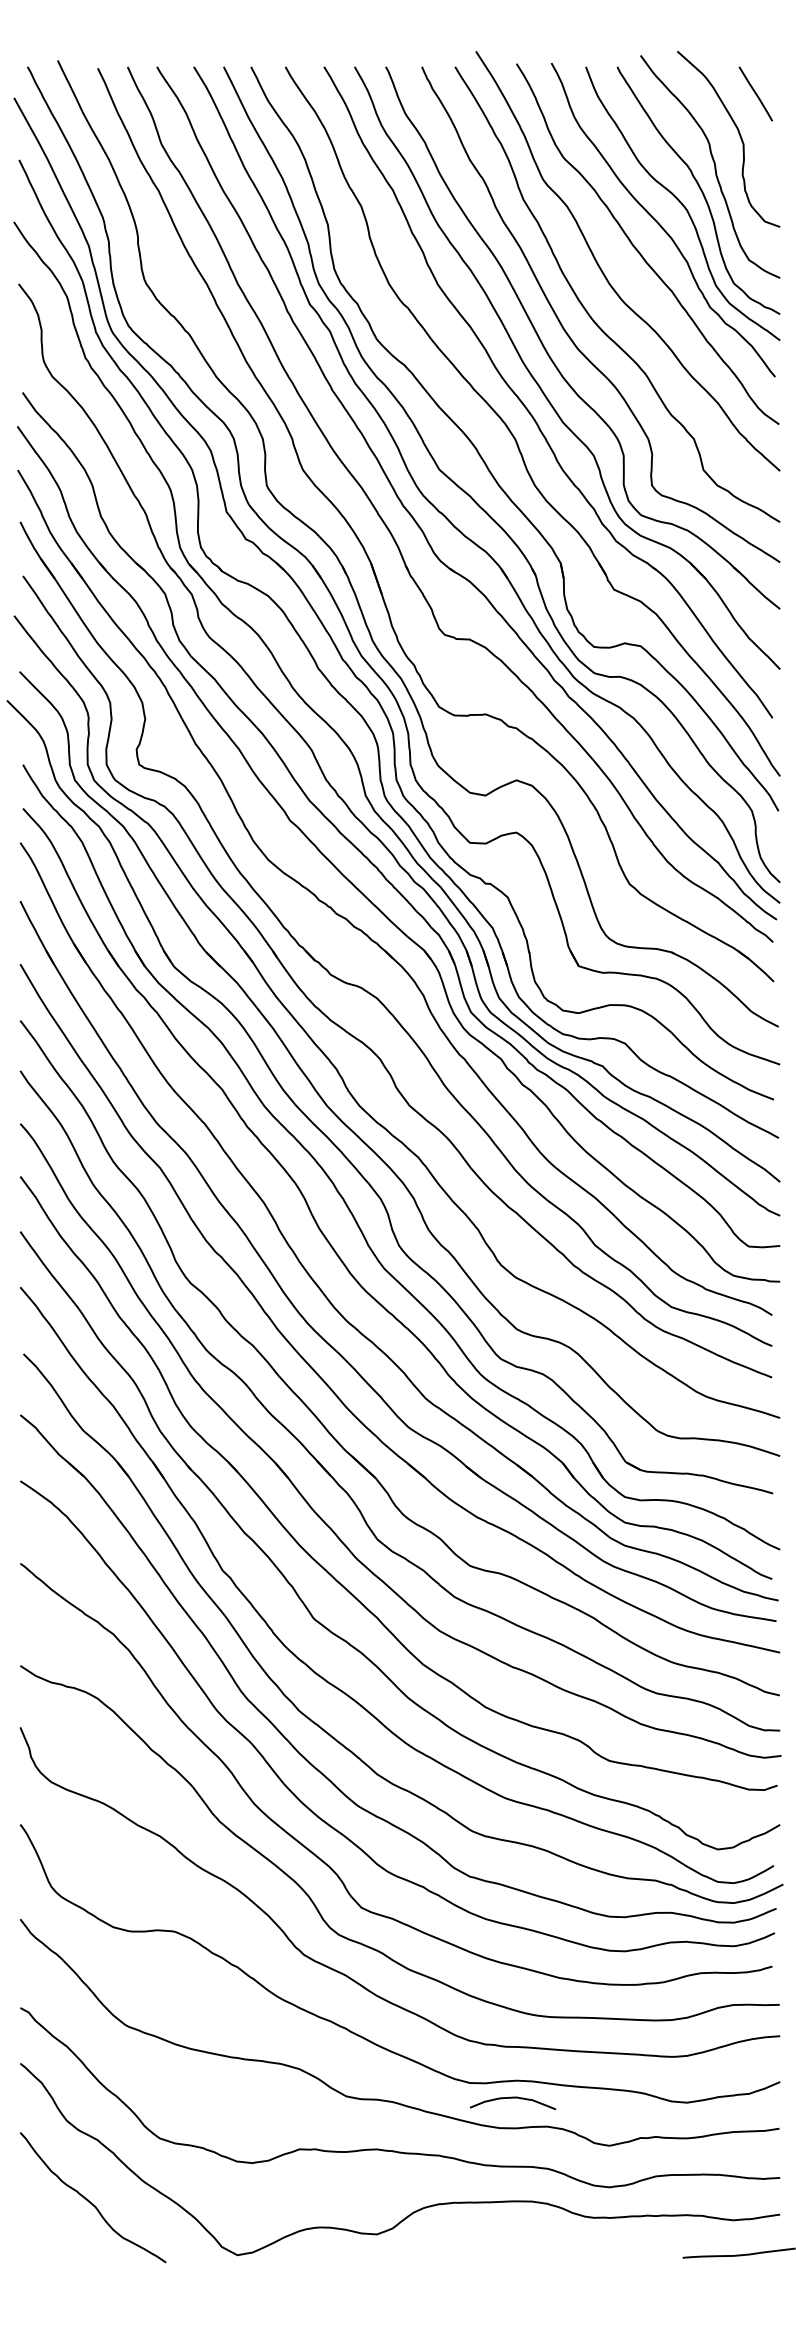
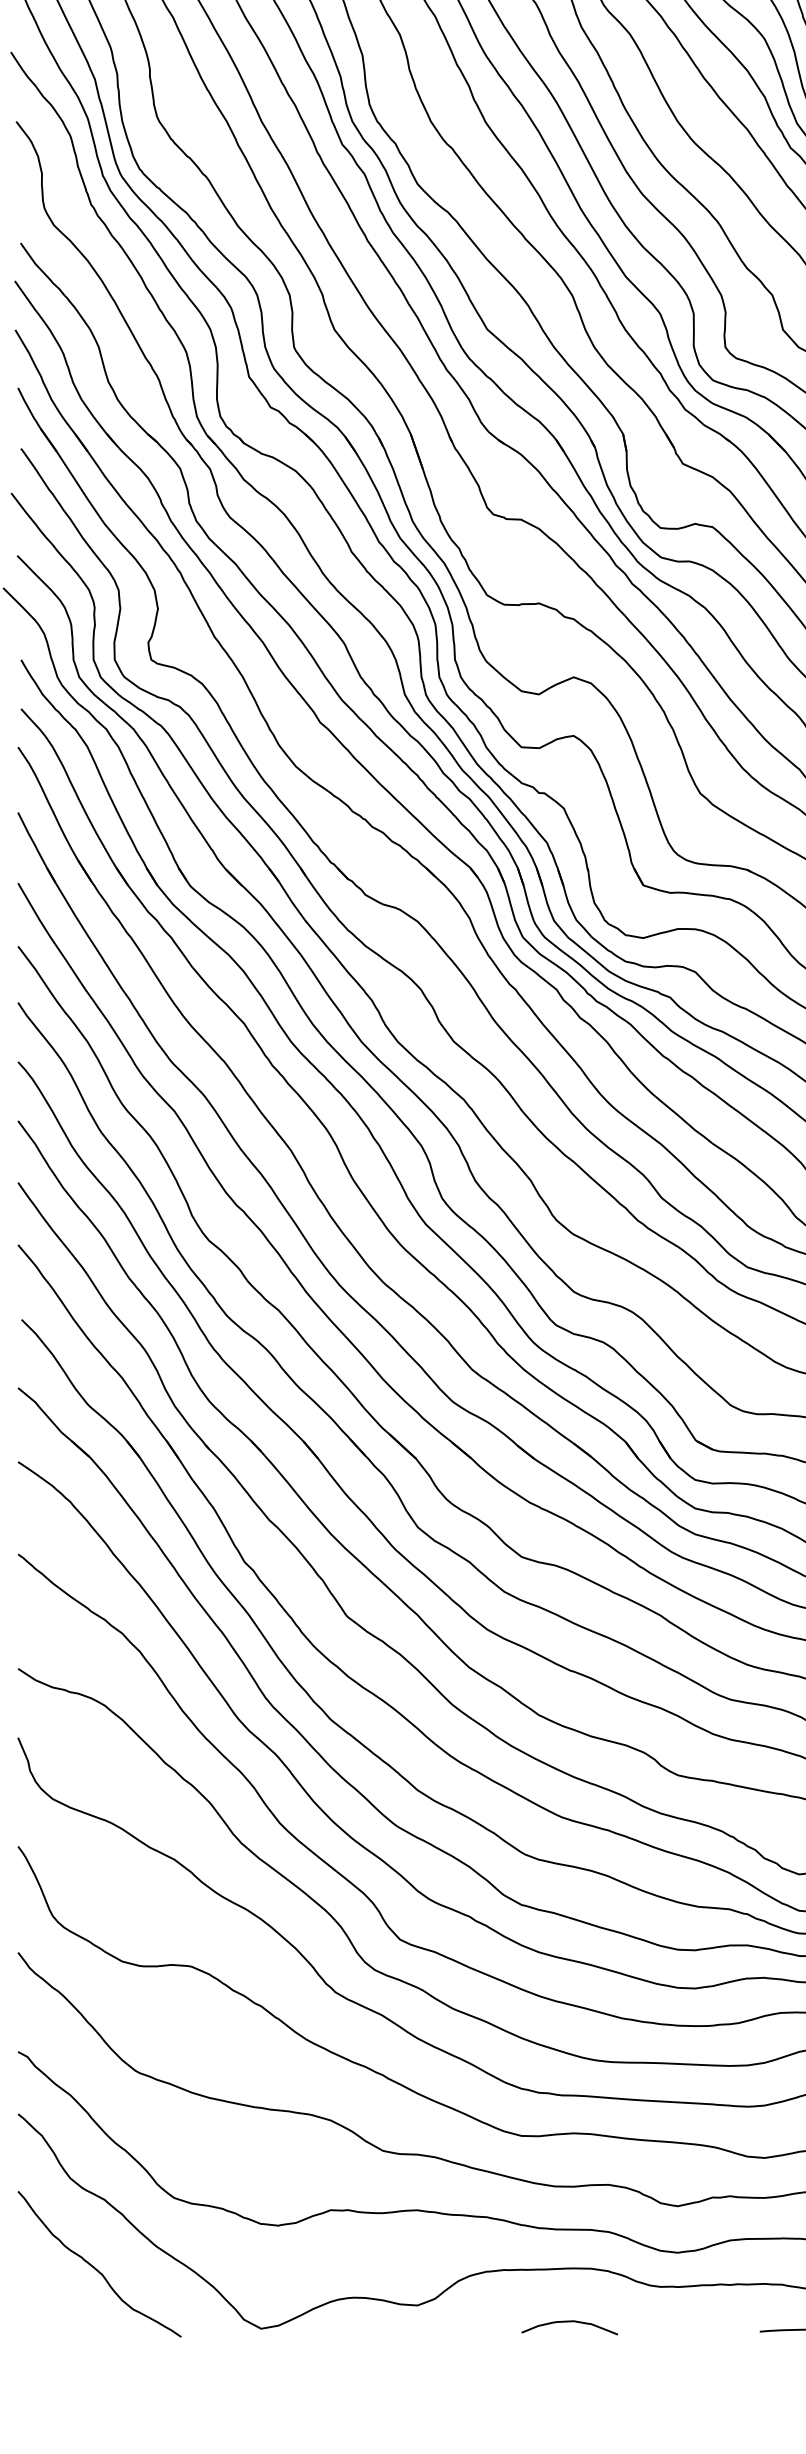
curve: (513, 2098) -> (570, 2322), moved

